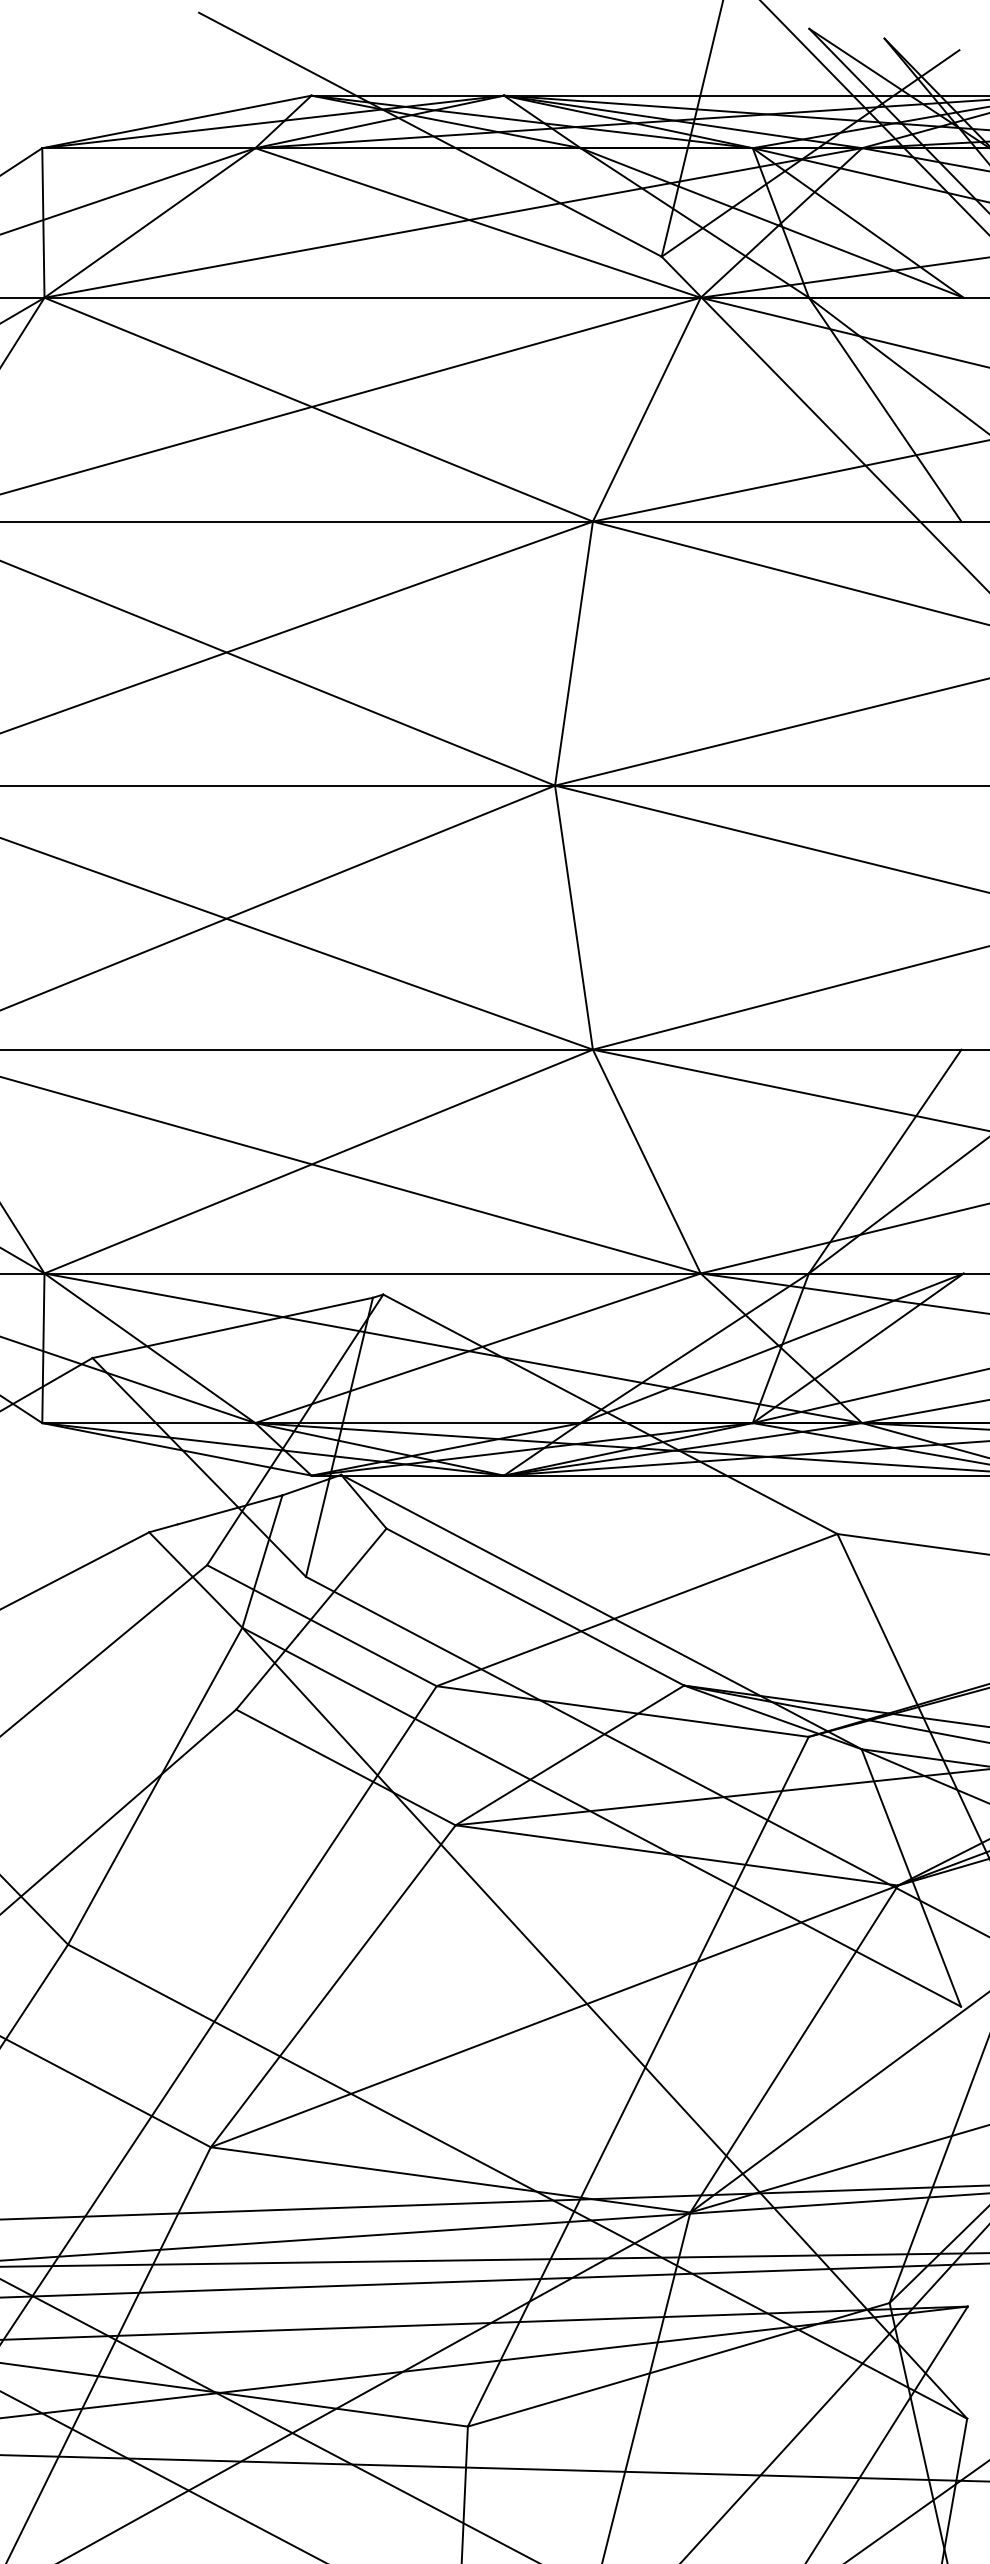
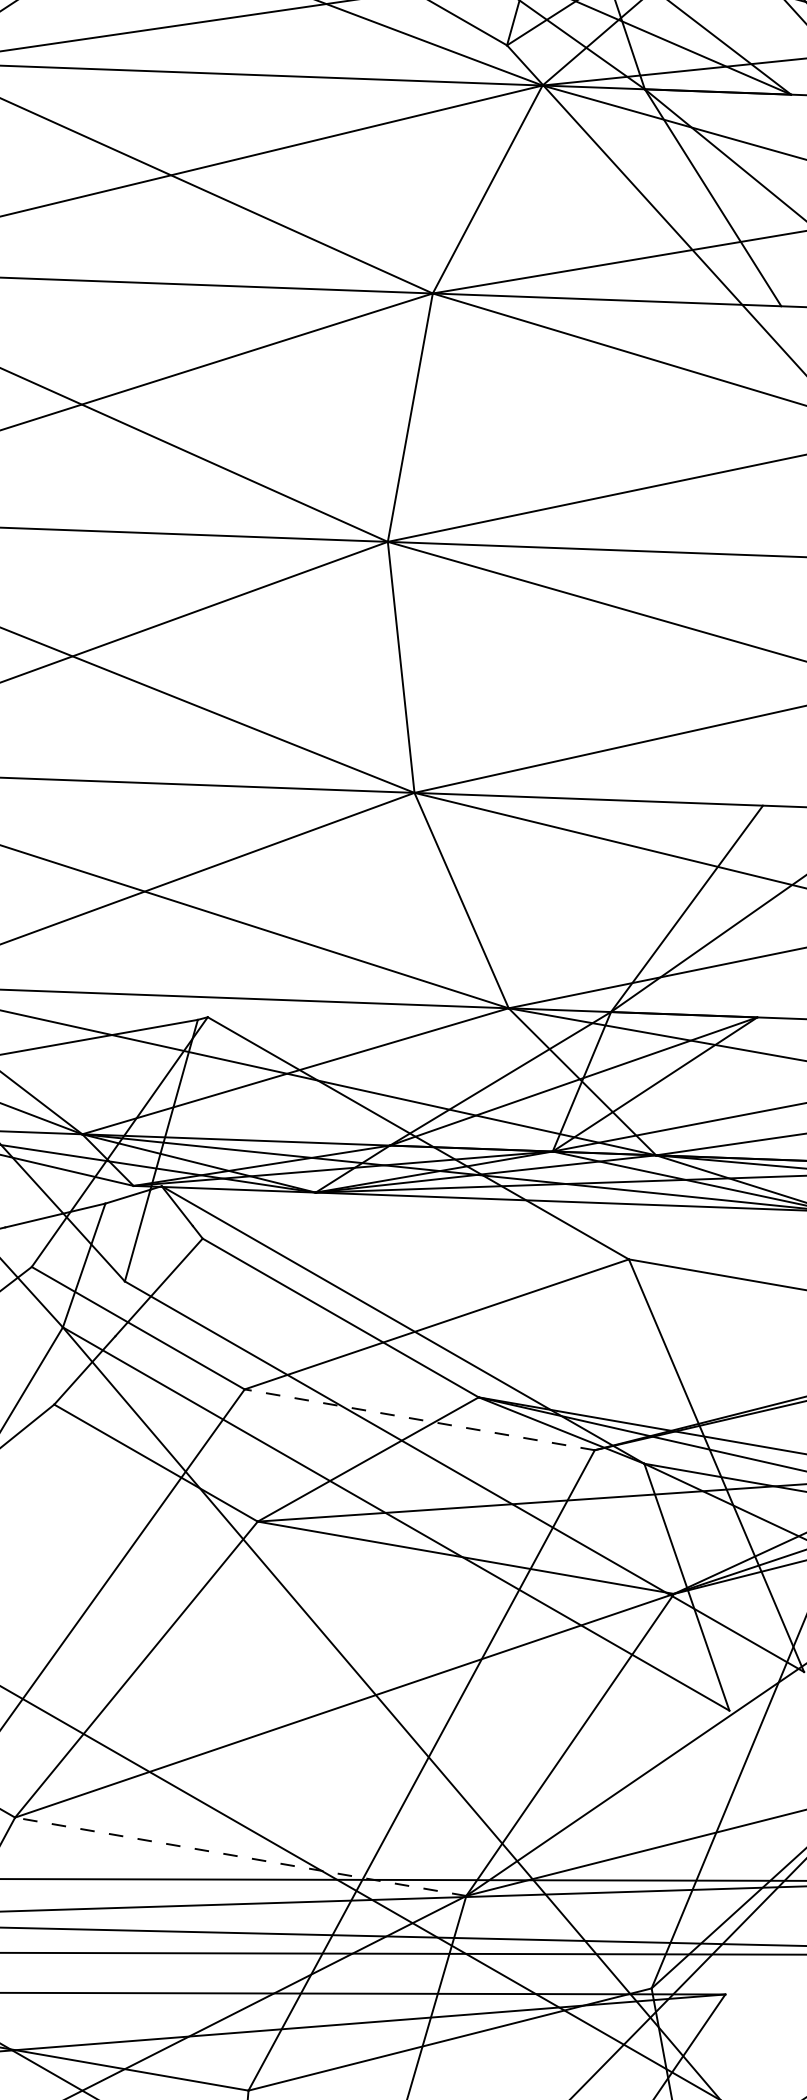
line: (622, 1711) -> (419, 1419), solid -> dashed
line: (450, 2179) -> (240, 1856), solid -> dashed

